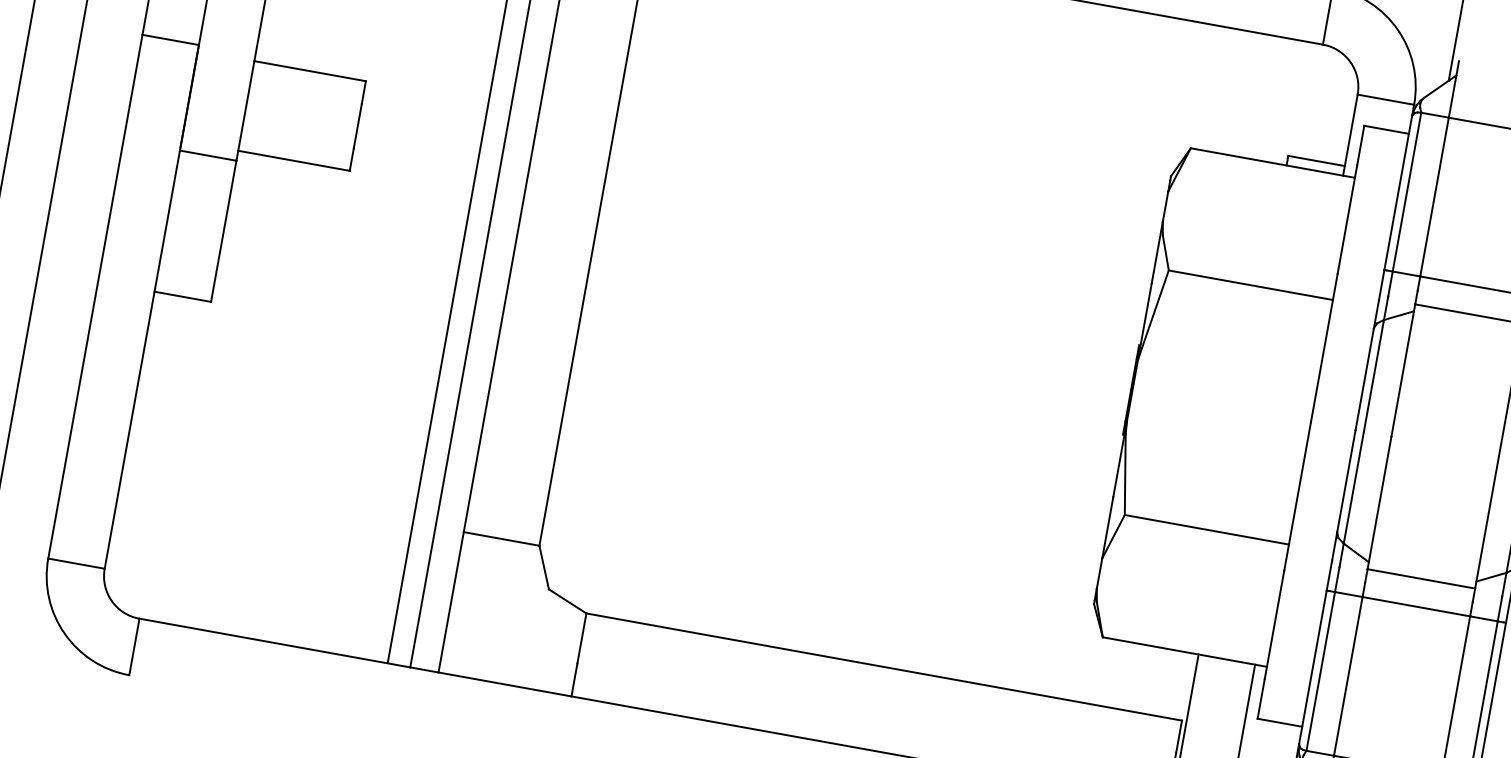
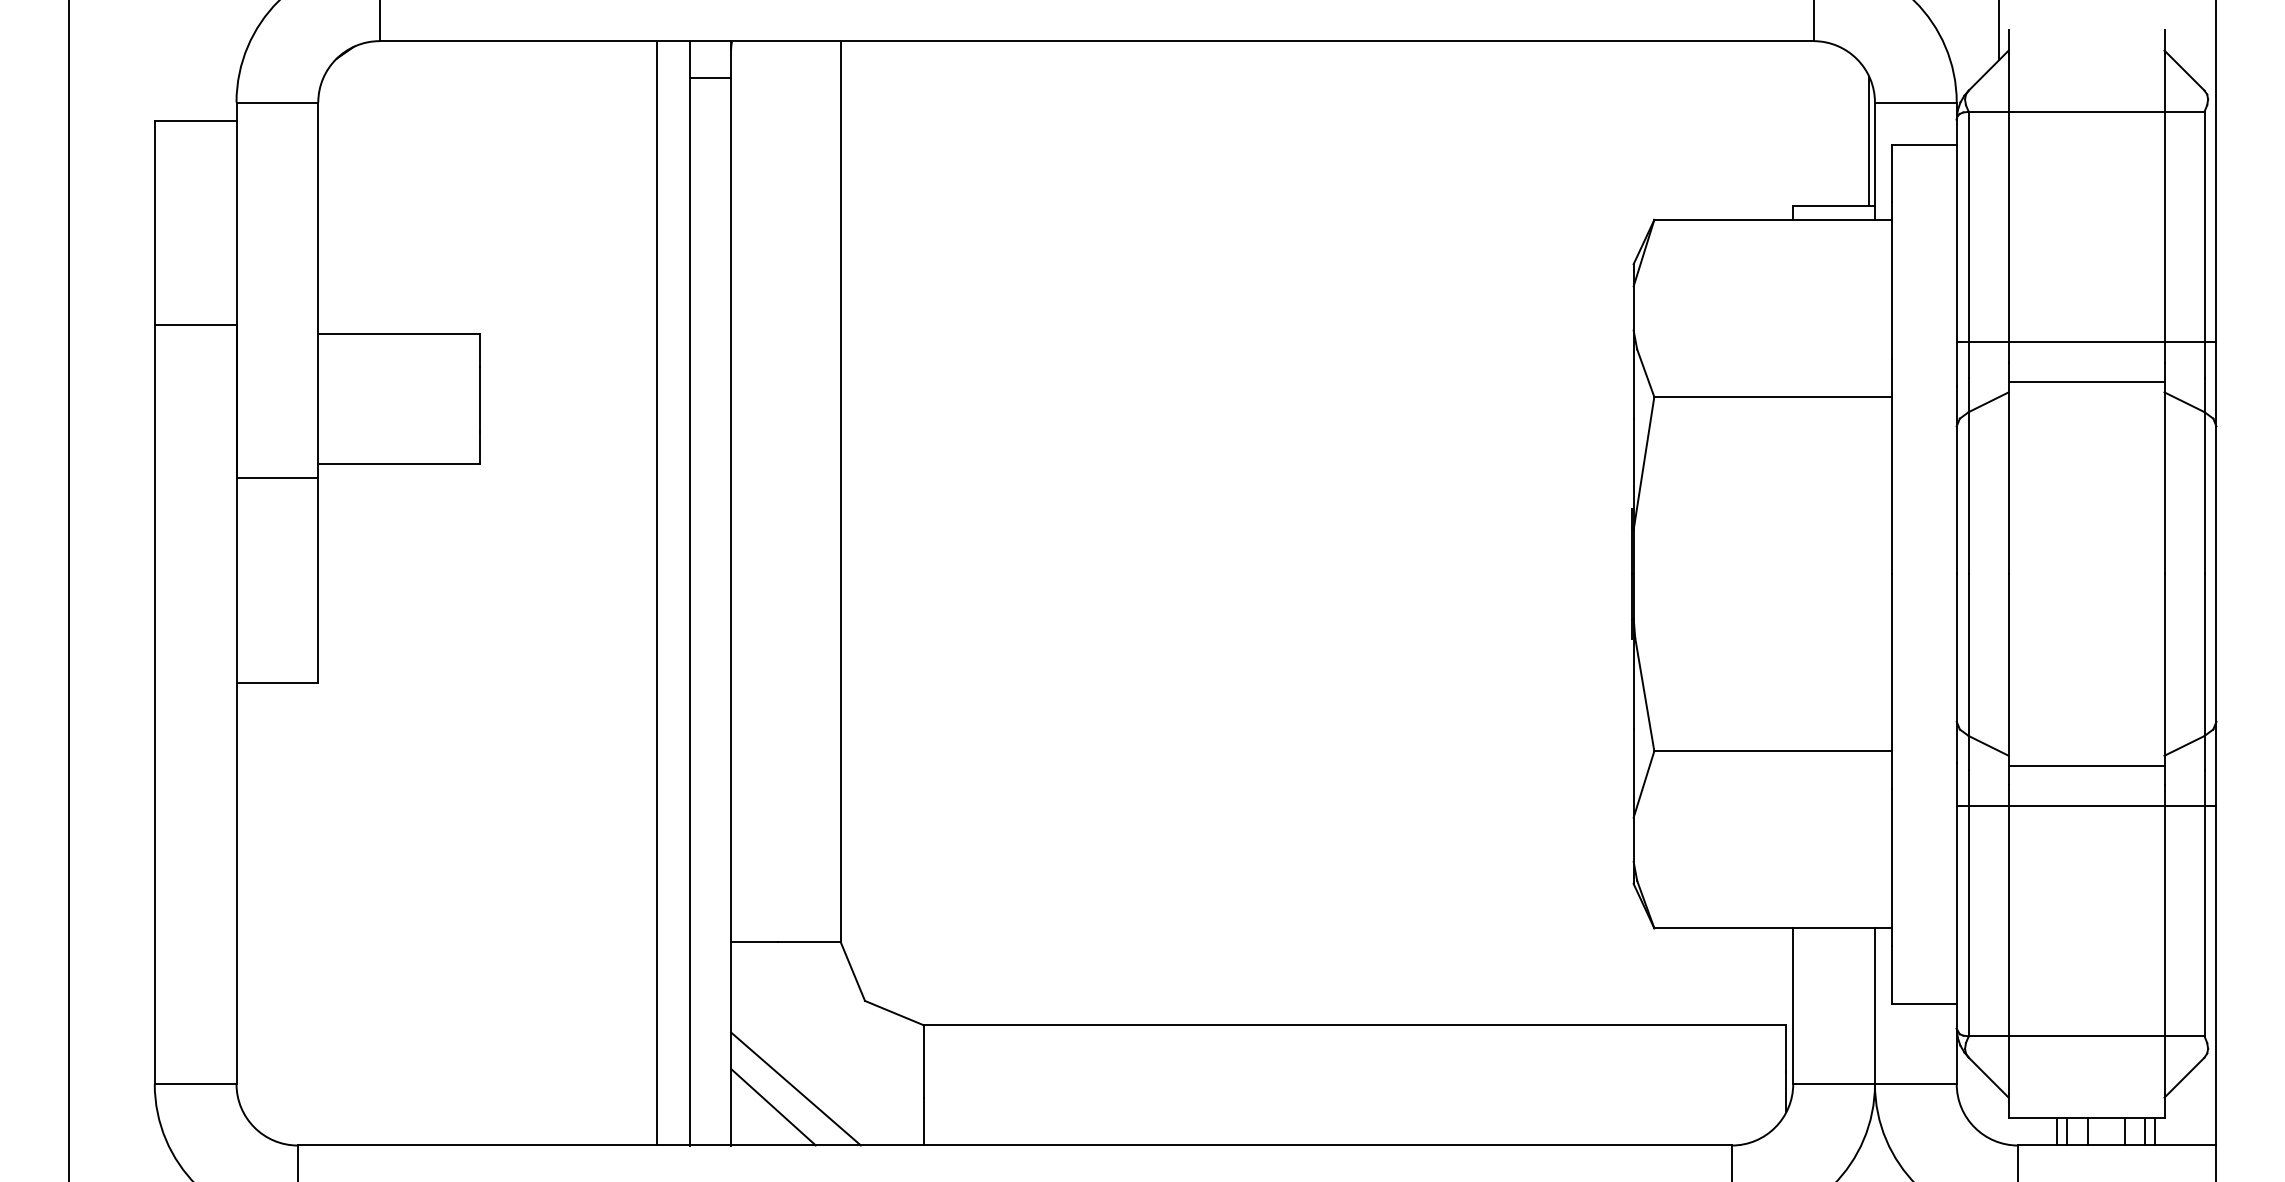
line: (1349, 120) -> (1869, 141), added
line: (490, 641) -> (795, 1088), added
line: (472, 650) -> (773, 1106), added

